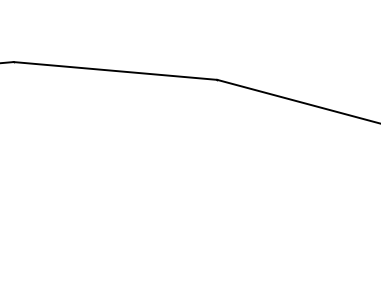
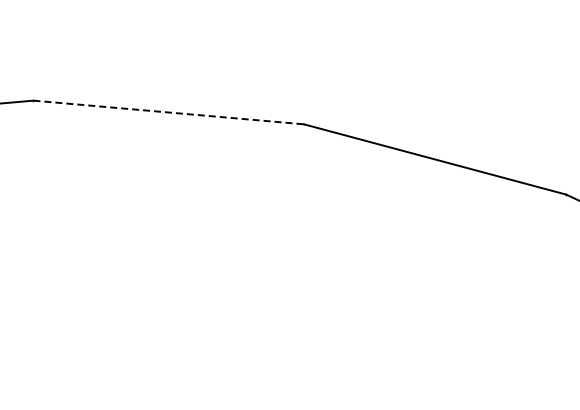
line: (115, 70) -> (168, 112), solid -> dashed

